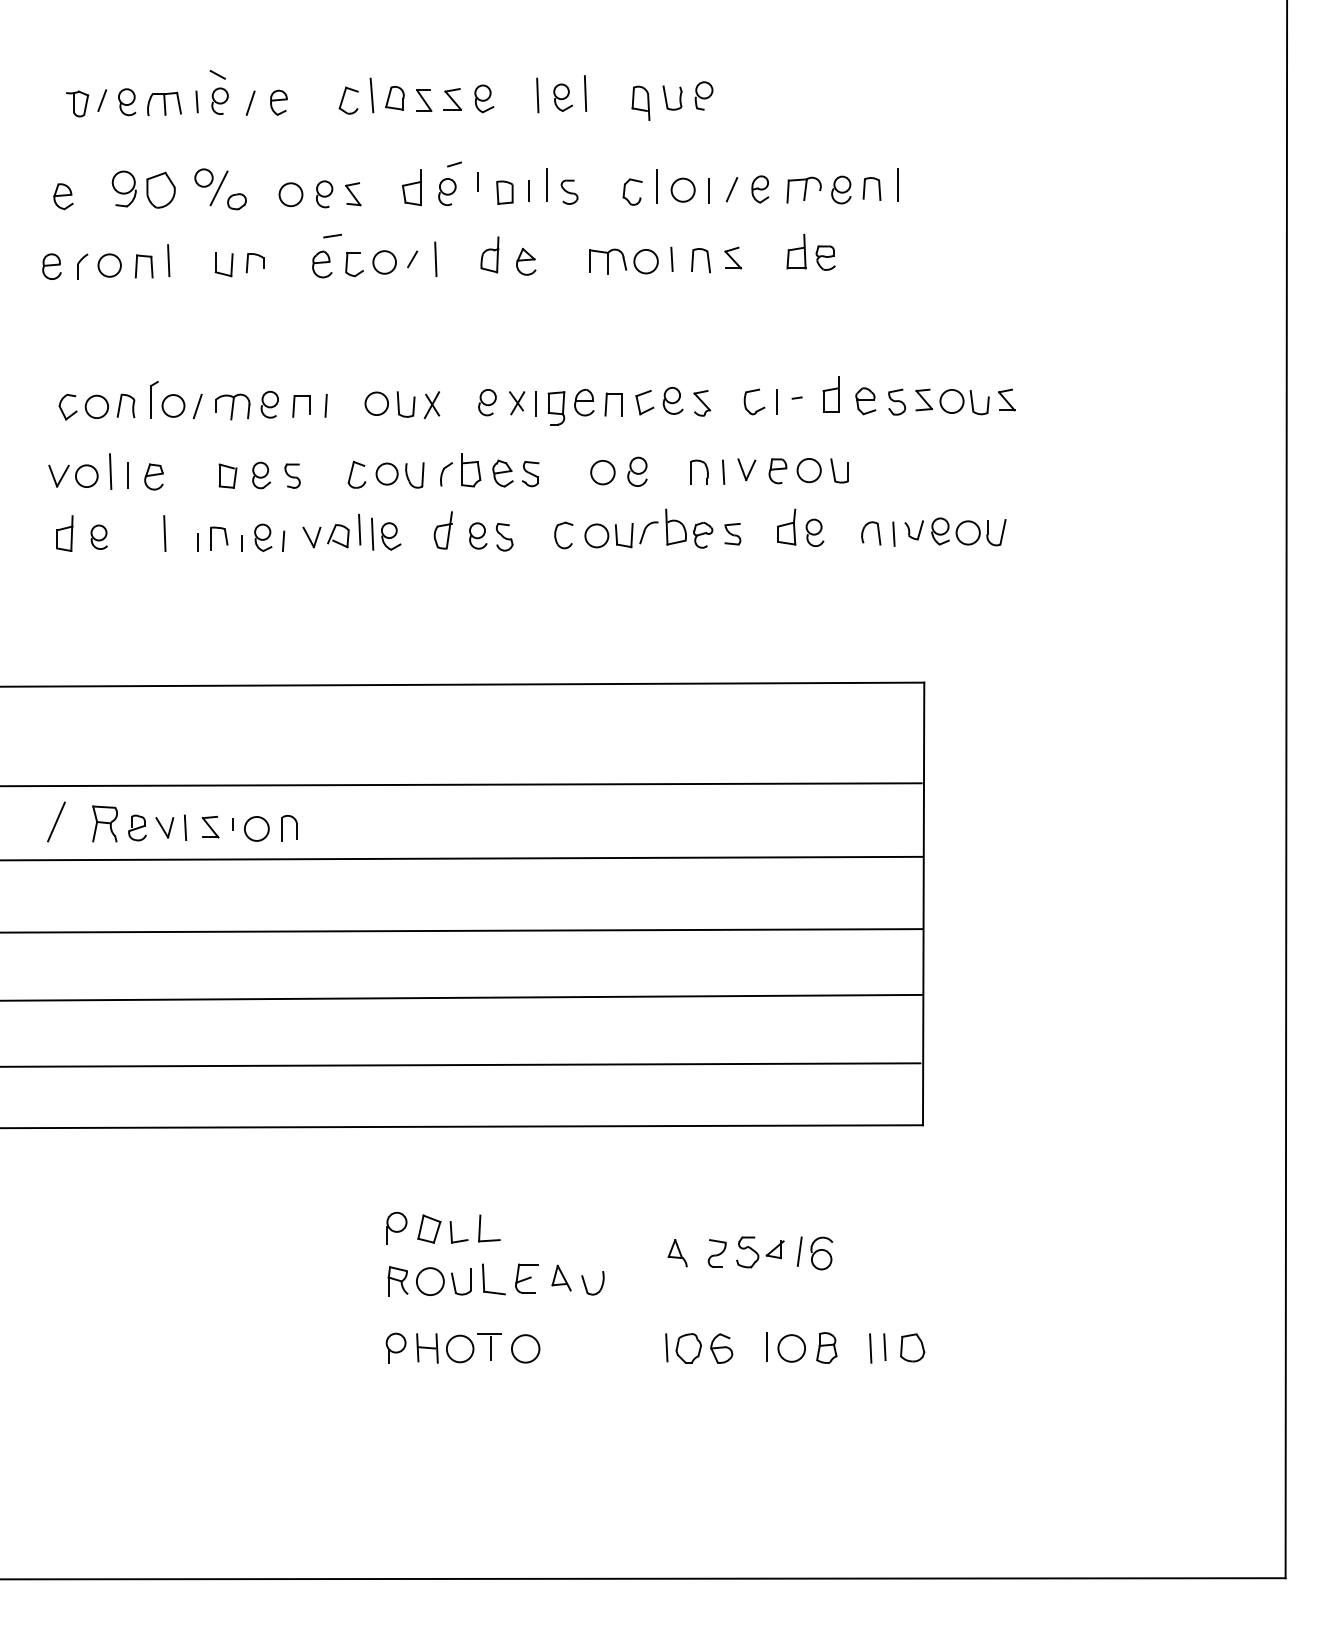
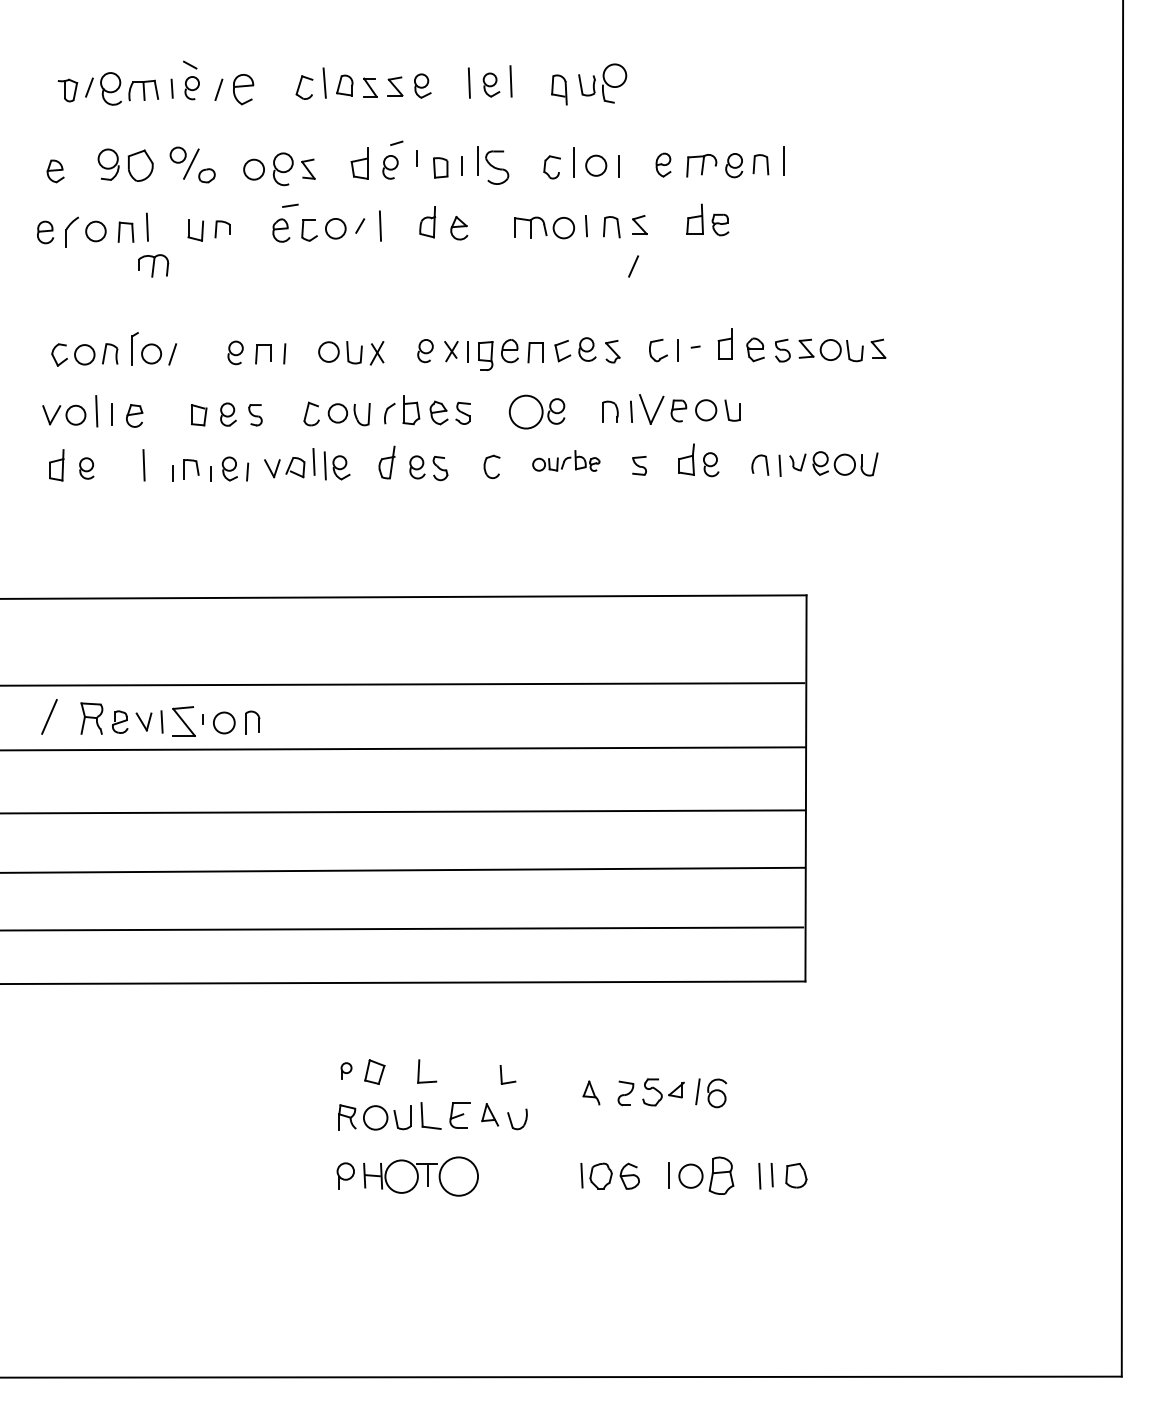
part: (703, 95) -> (613, 83), size x1.6
part: (127, 102) -> (111, 89), size x1.4
part: (278, 102) -> (243, 89), size x1.4
line: (731, 189) -> (633, 266), moved
part: (569, 191) -> (497, 166), size x1.6
part: (324, 194) -> (283, 169), size x1.4
part: (82, 266) -> (72, 232), size x1.4
part: (232, 406) -> (153, 265), moved
part: (746, 469) -> (651, 409), size x1.6
circle: (602, 472) -> (525, 412), size x1.6
part: (648, 528) -> (565, 460), size x0.6
part: (210, 826) -> (183, 720), size x1.6
part: (396, 1227) -> (346, 1070), size x0.6
part: (458, 1232) -> (507, 1075), moved
part: (826, 1347) -> (721, 1175), size x1.4
circle: (459, 1348) -> (401, 1176), size x1.4
circle: (525, 1348) -> (458, 1176), size x1.6

